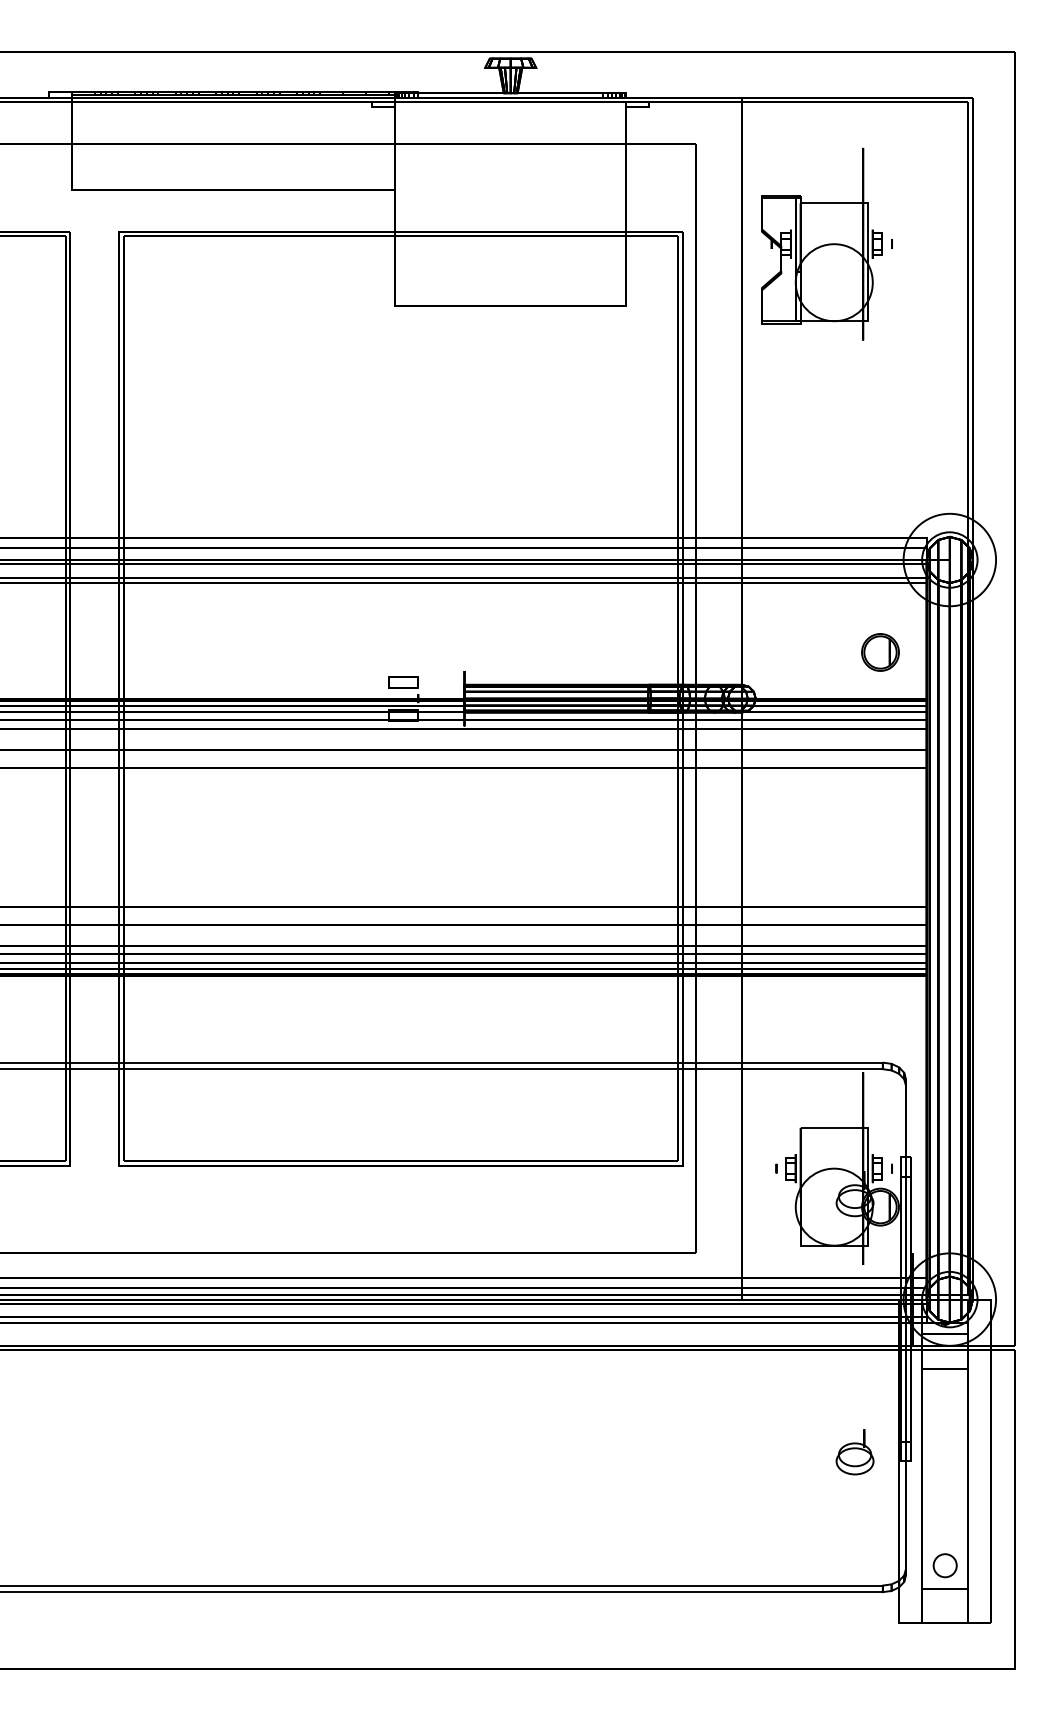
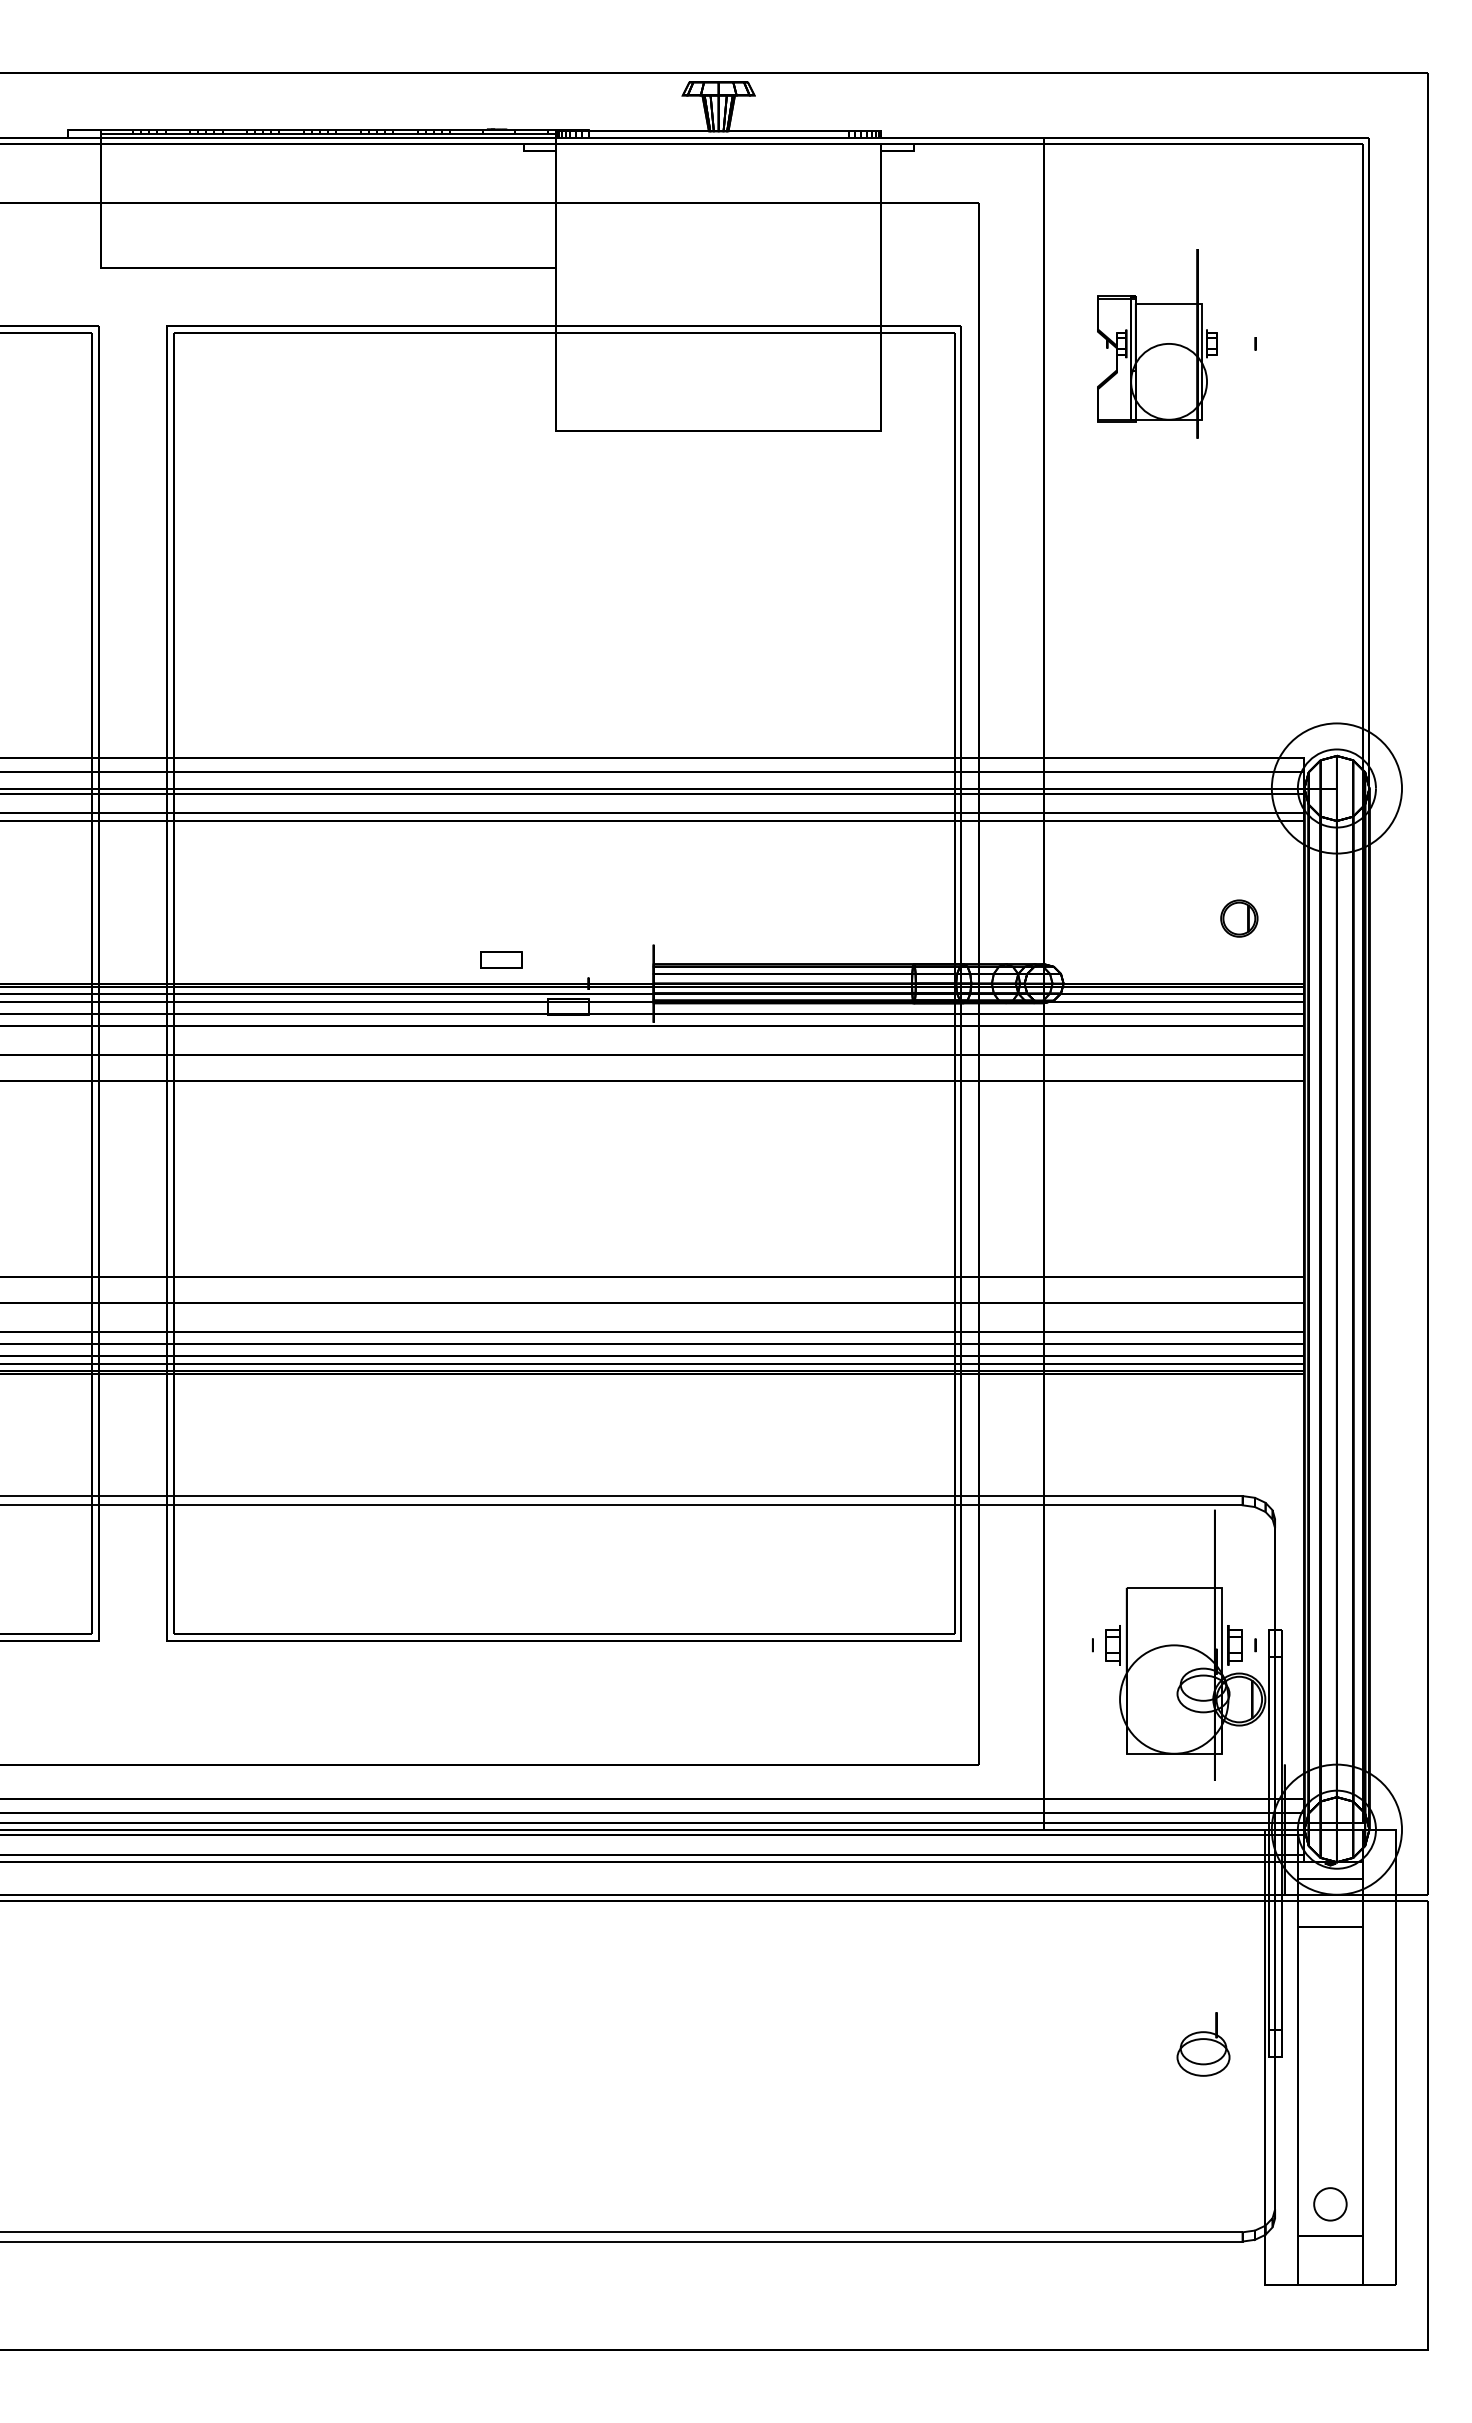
part: (821, 243) -> (1156, 343), size x0.7
part: (880, 652) -> (1239, 918), size x0.7
part: (404, 681) -> (501, 959), moved

